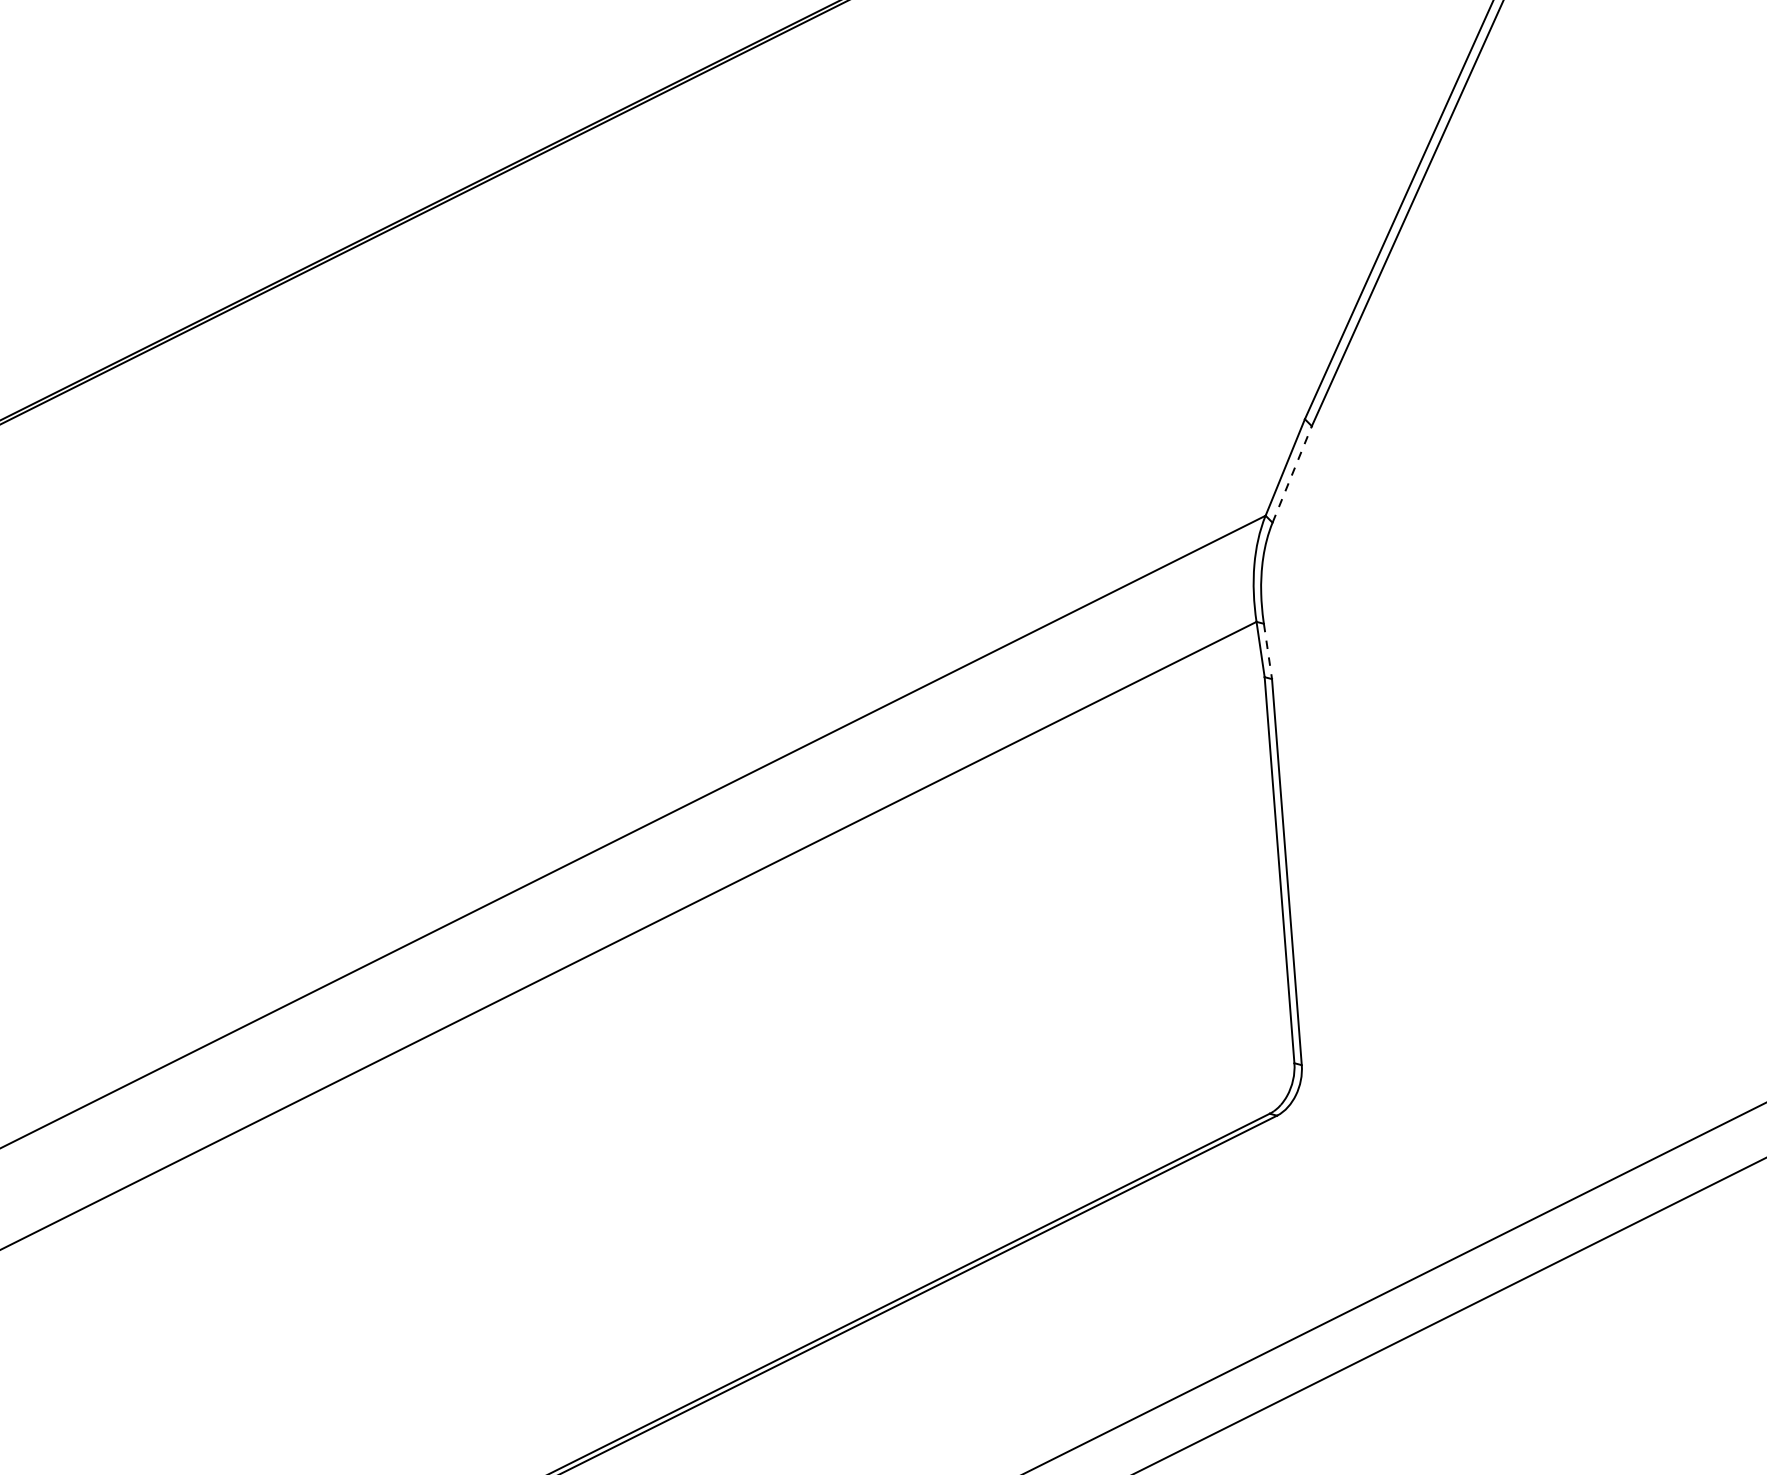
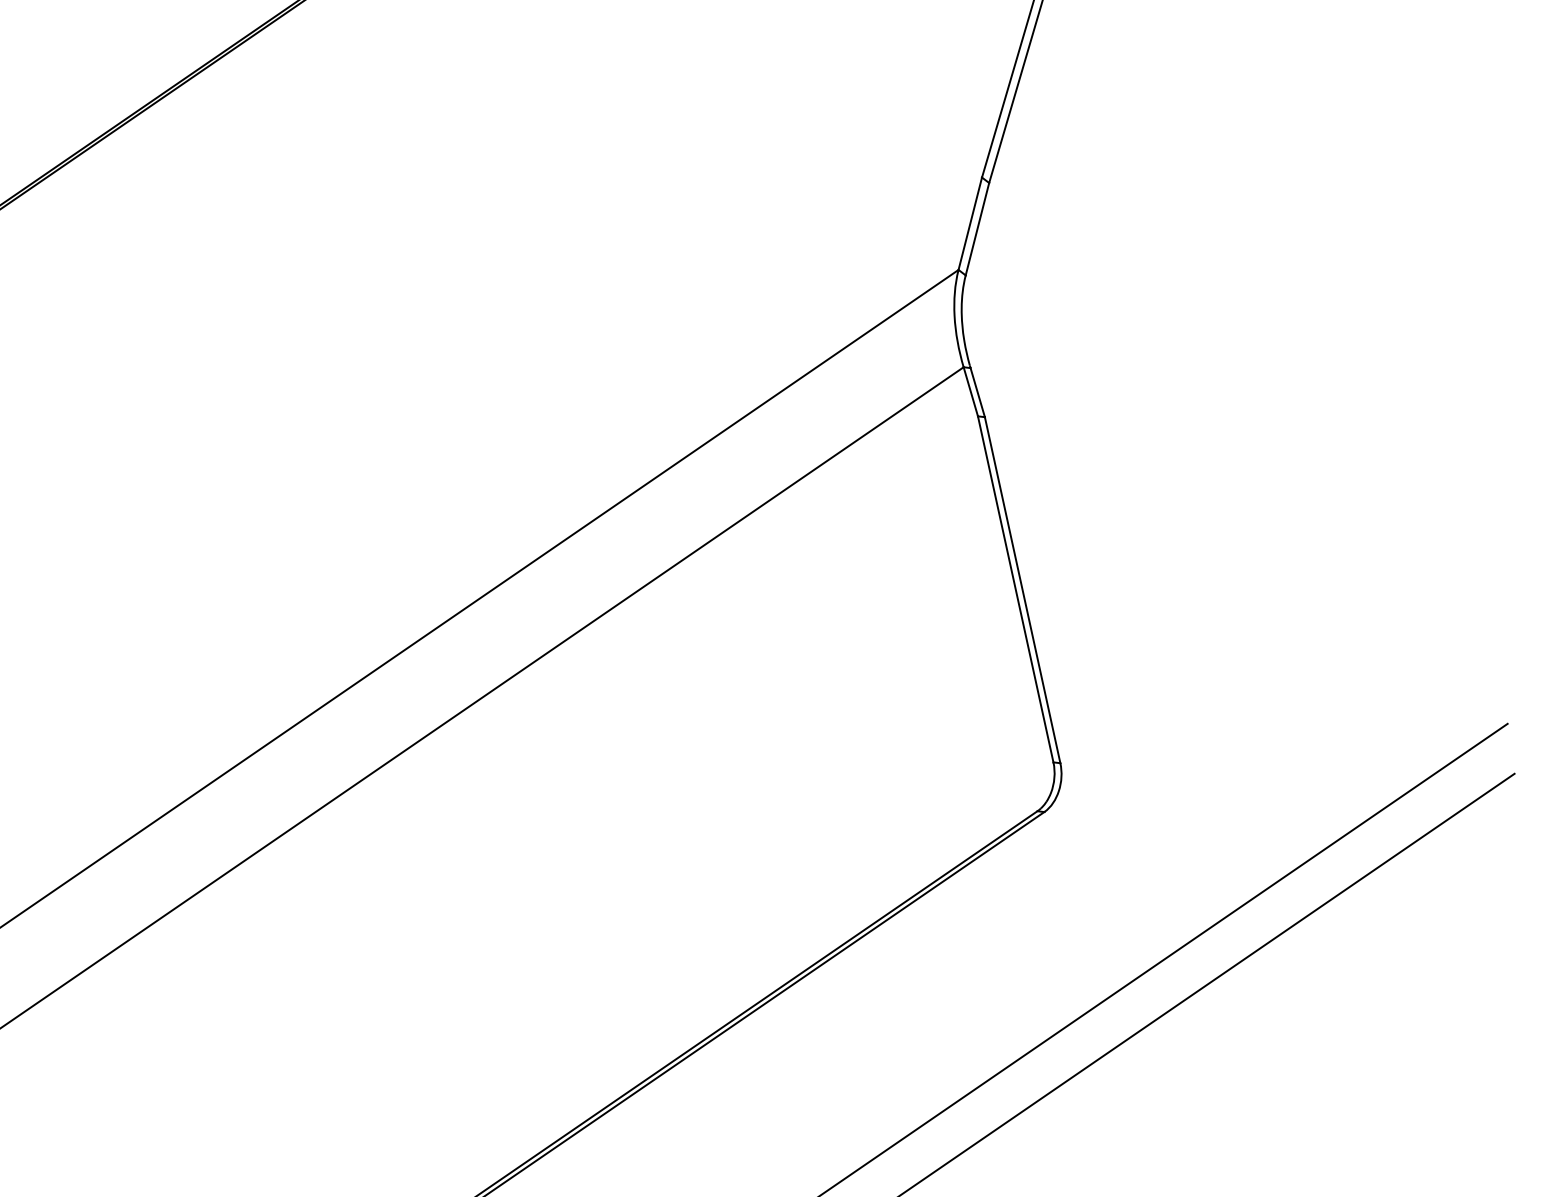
line: (1292, 474) -> (977, 229), dashed -> solid
line: (1267, 651) -> (977, 392), dashed -> solid

